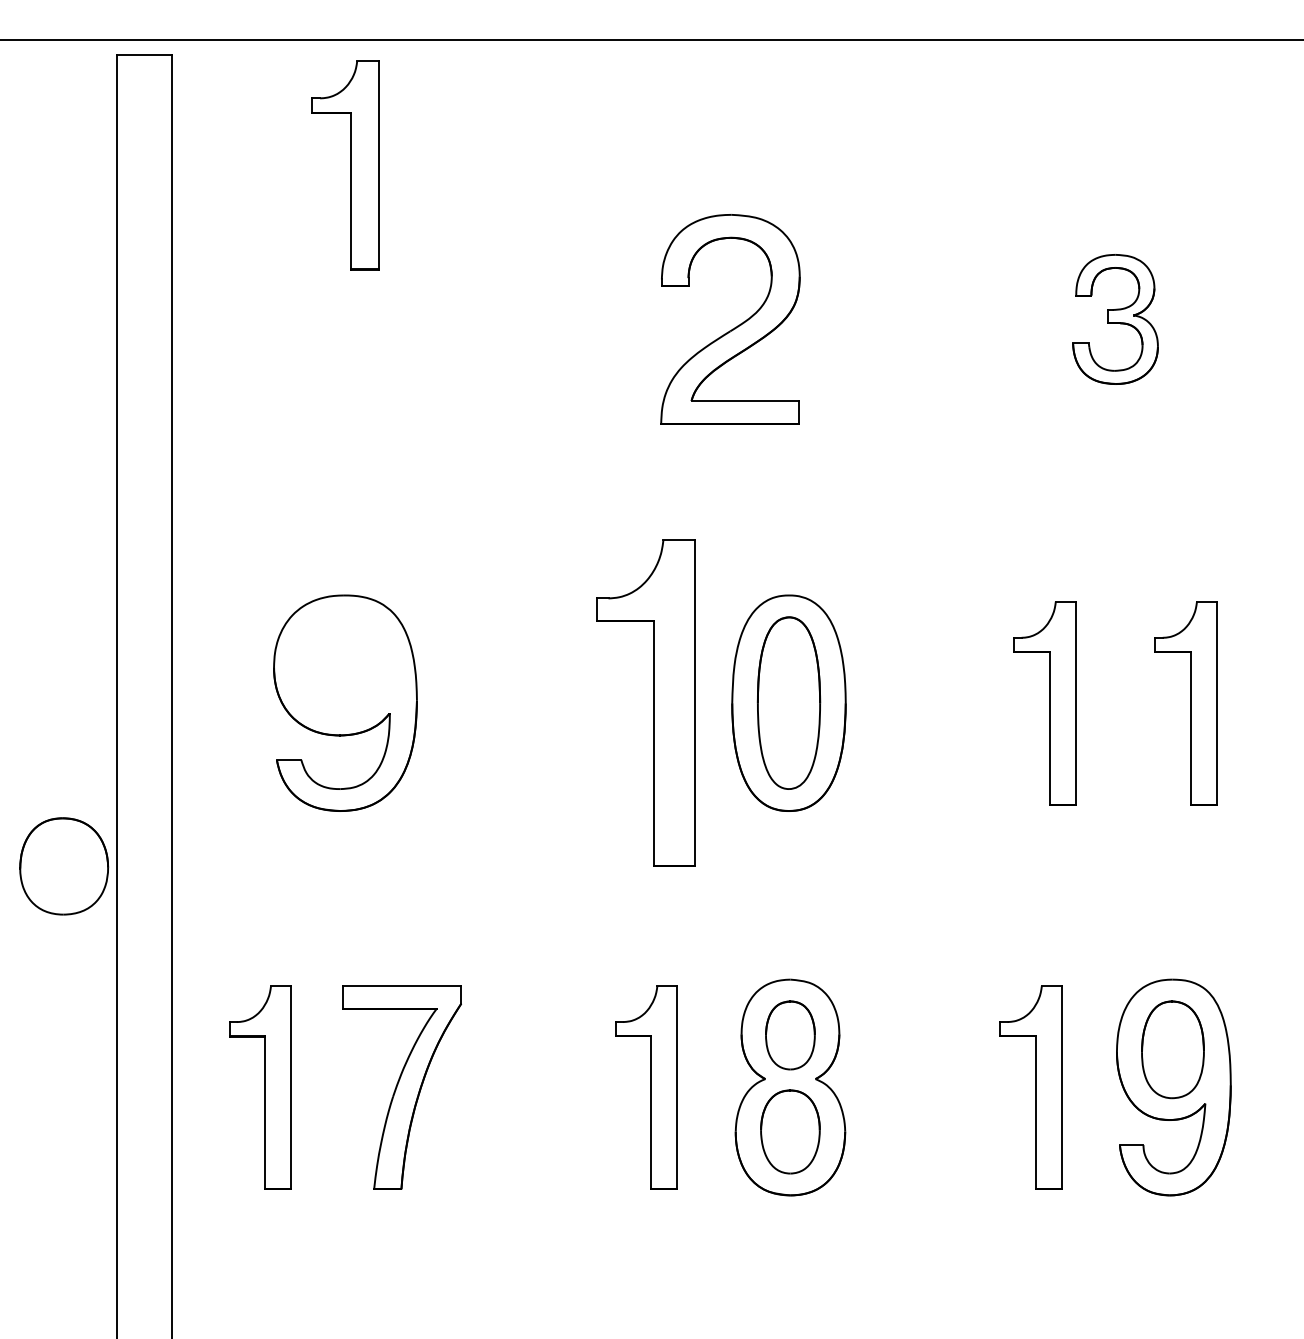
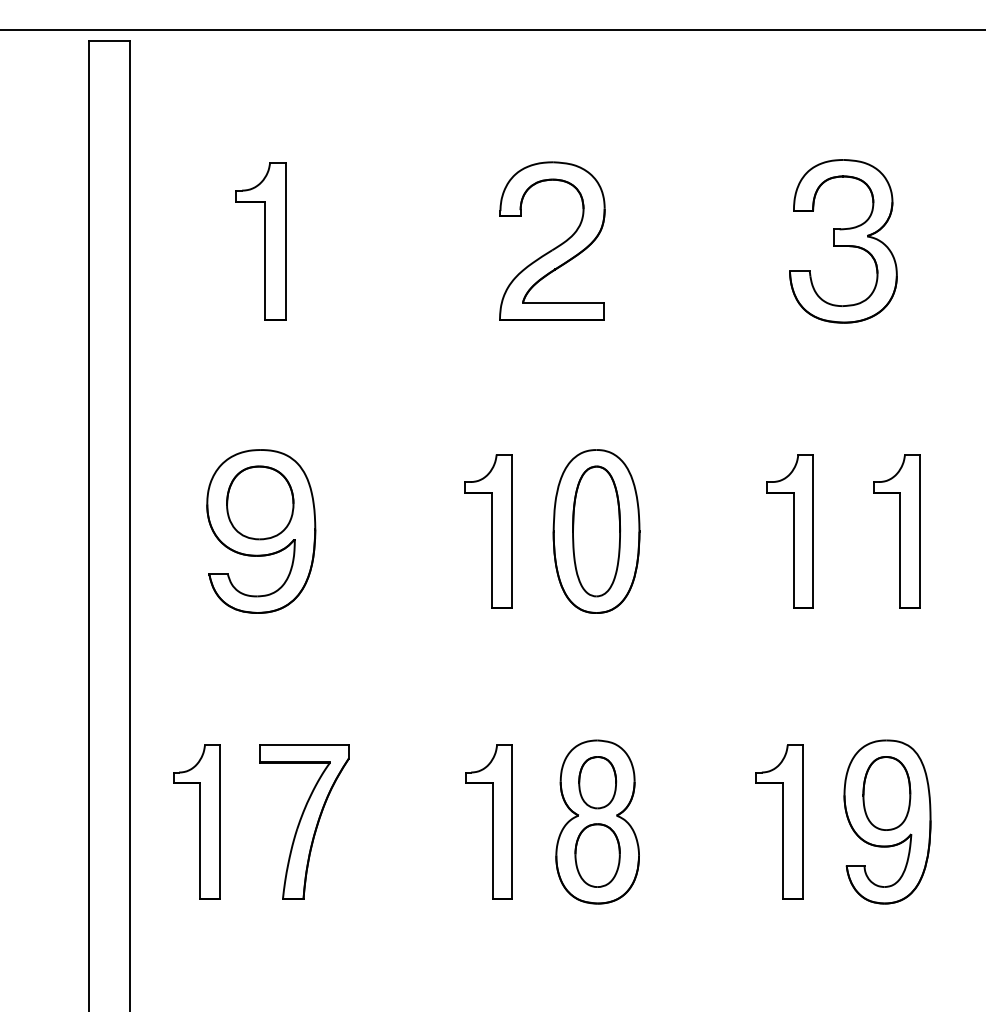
part: (345, 165) -> (261, 241), moved
part: (1115, 319) -> (843, 241), size x1.67
part: (645, 703) -> (488, 531), size x0.62
part: (64, 866) -> (260, 502), moved

